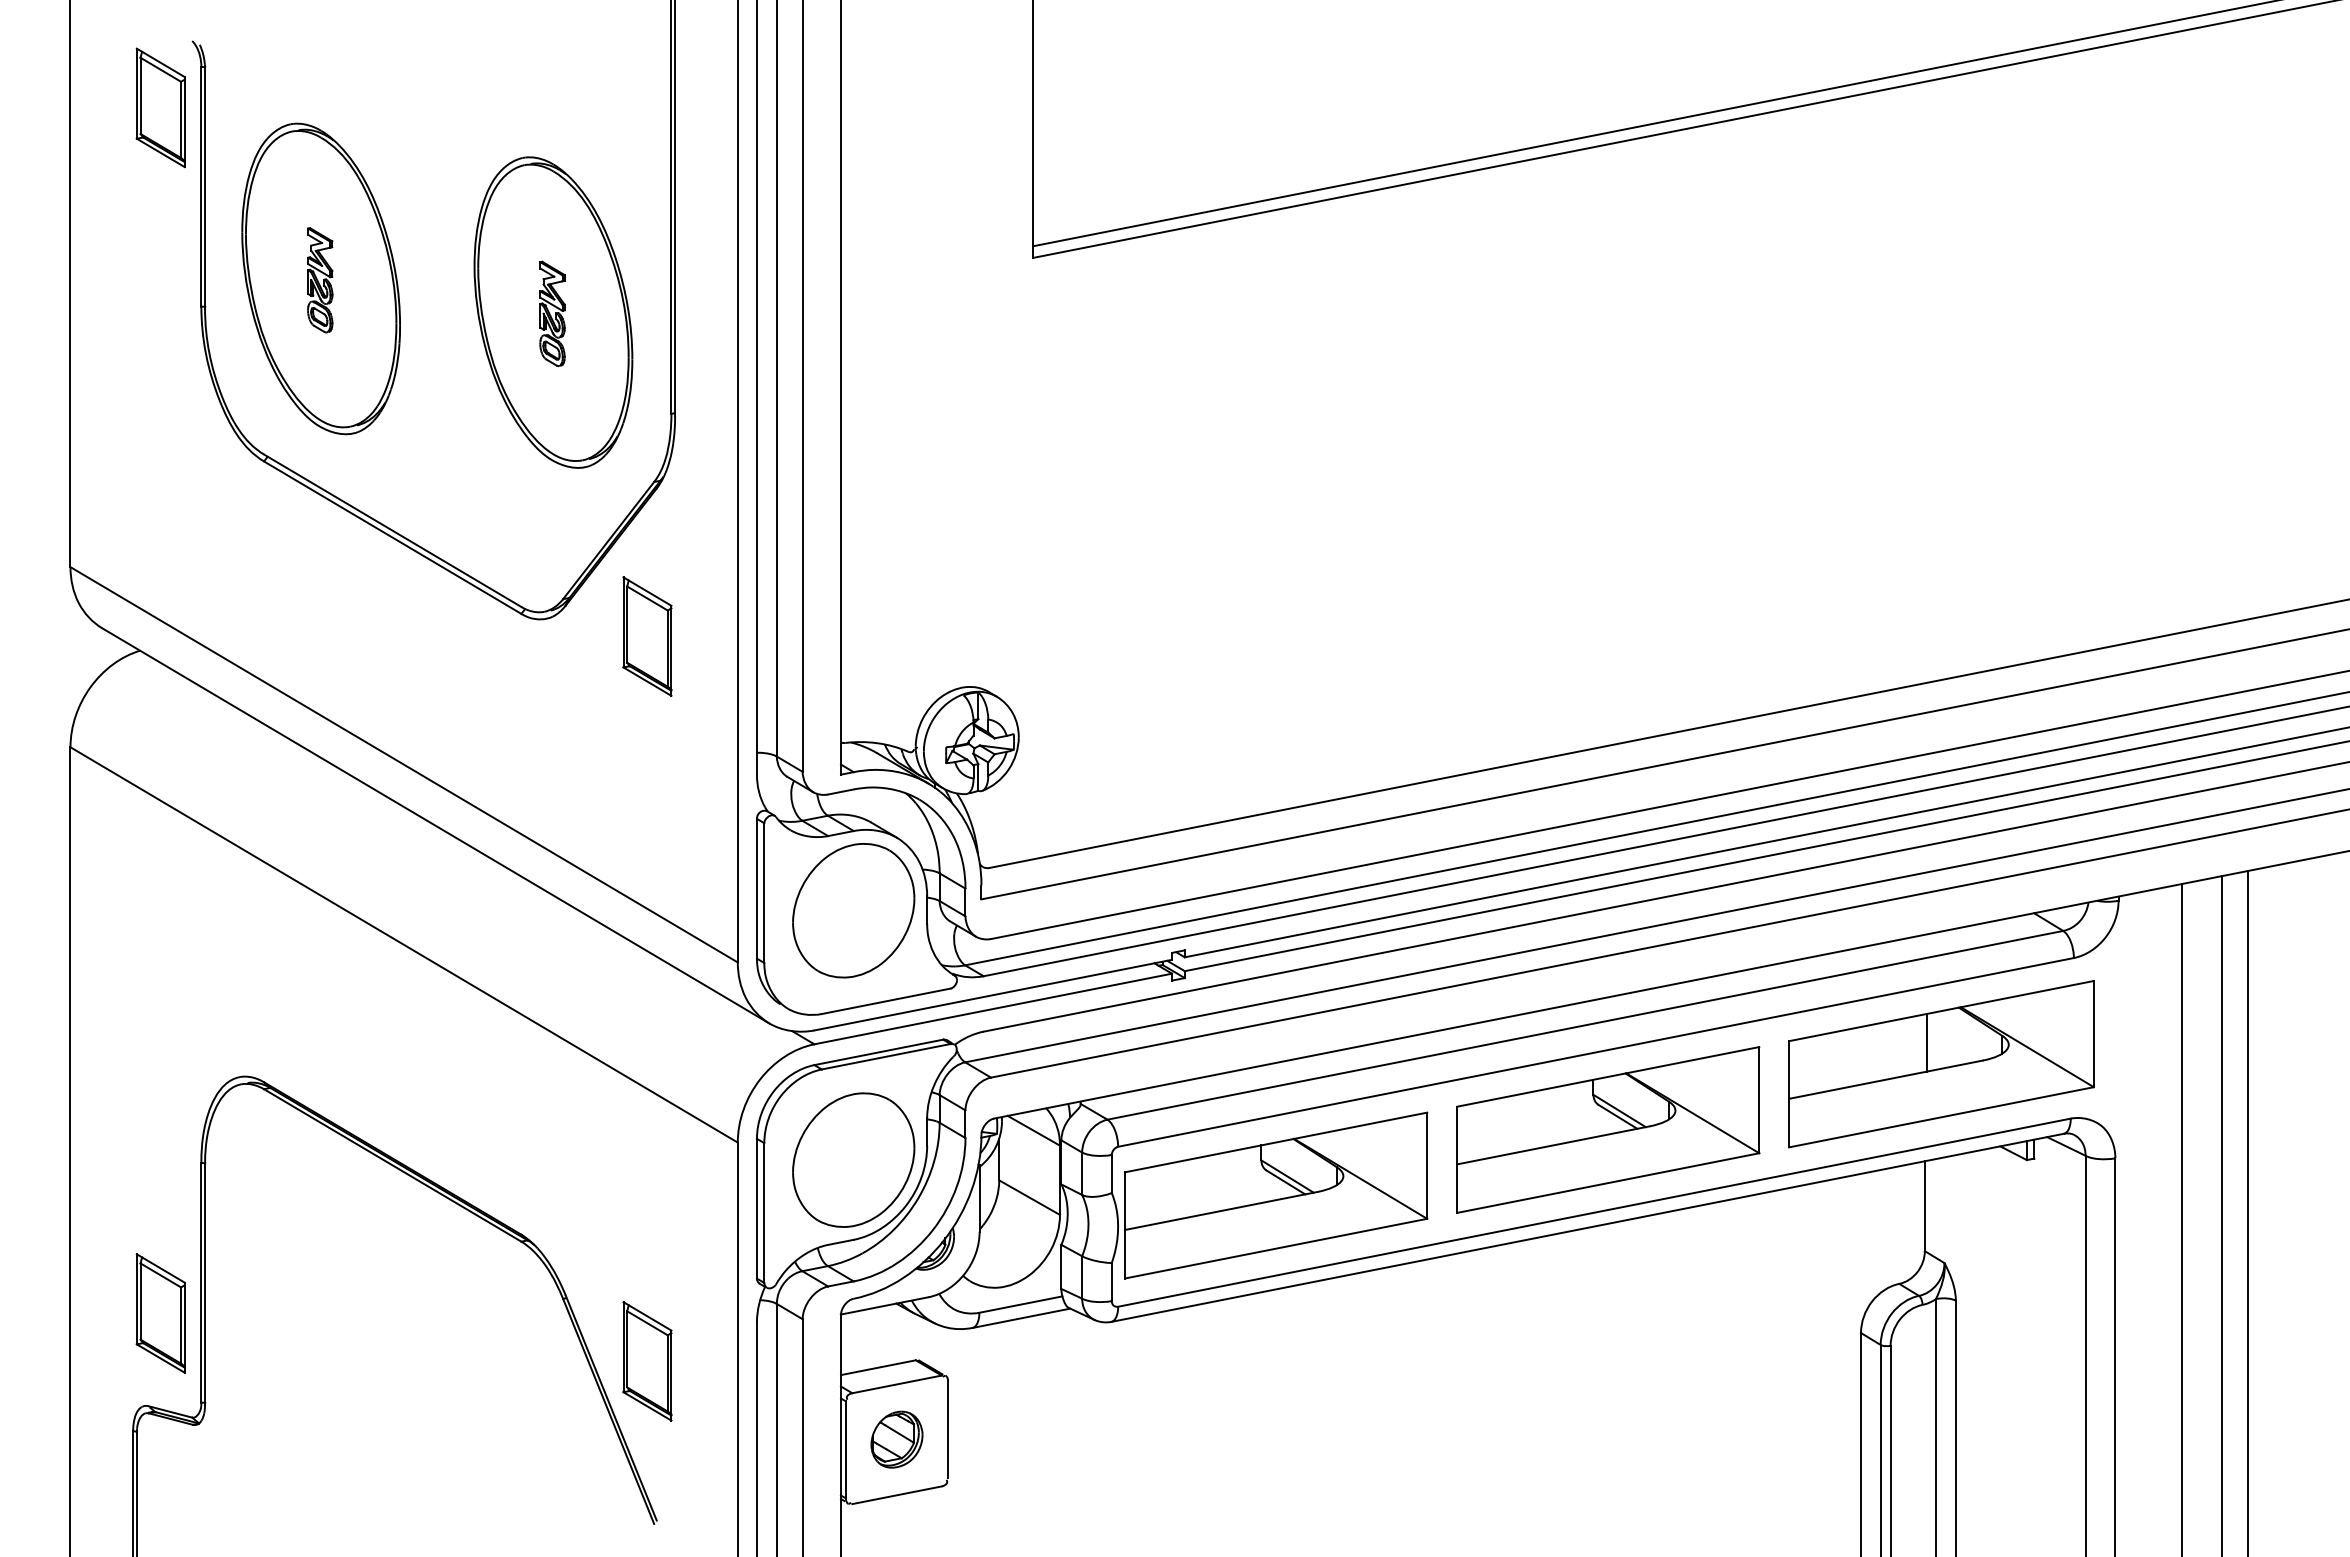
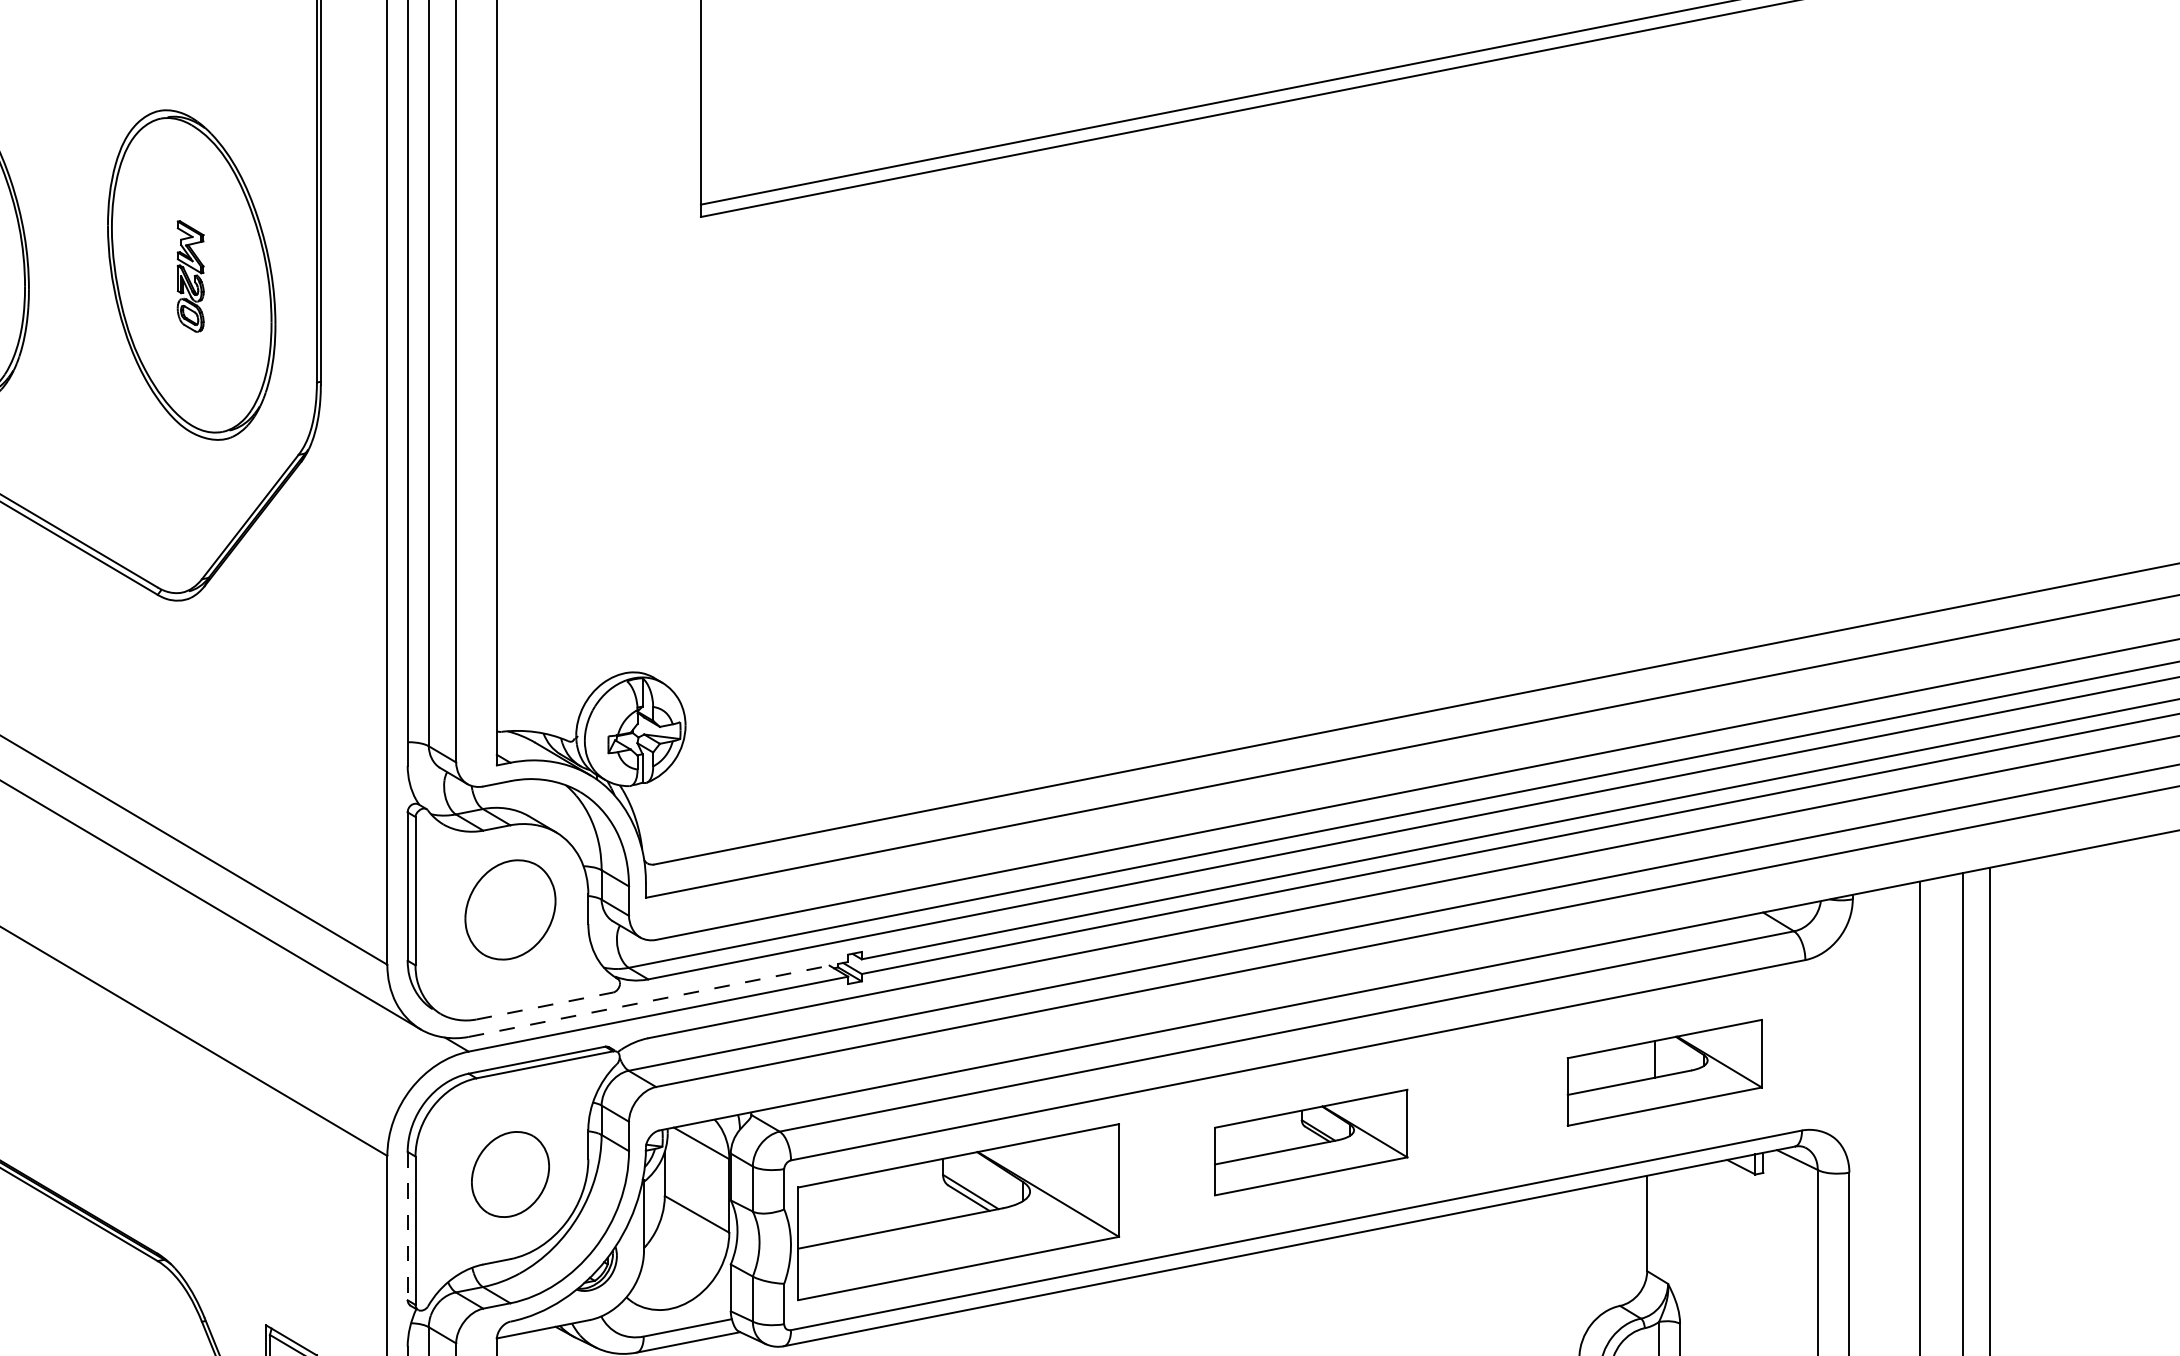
part: (647, 636) -> (291, 618), removed
part: (853, 910) -> (510, 909), size x0.7
line: (993, 995) -> (658, 999), solid -> dashed
line: (886, 1001) -> (545, 1006), solid -> dashed
part: (1941, 1064) -> (1664, 1073), size x0.6
part: (1608, 1129) -> (1311, 1142), size x0.6
part: (853, 1159) -> (510, 1173), size x0.6
line: (756, 1208) -> (407, 1225), solid -> dashed

